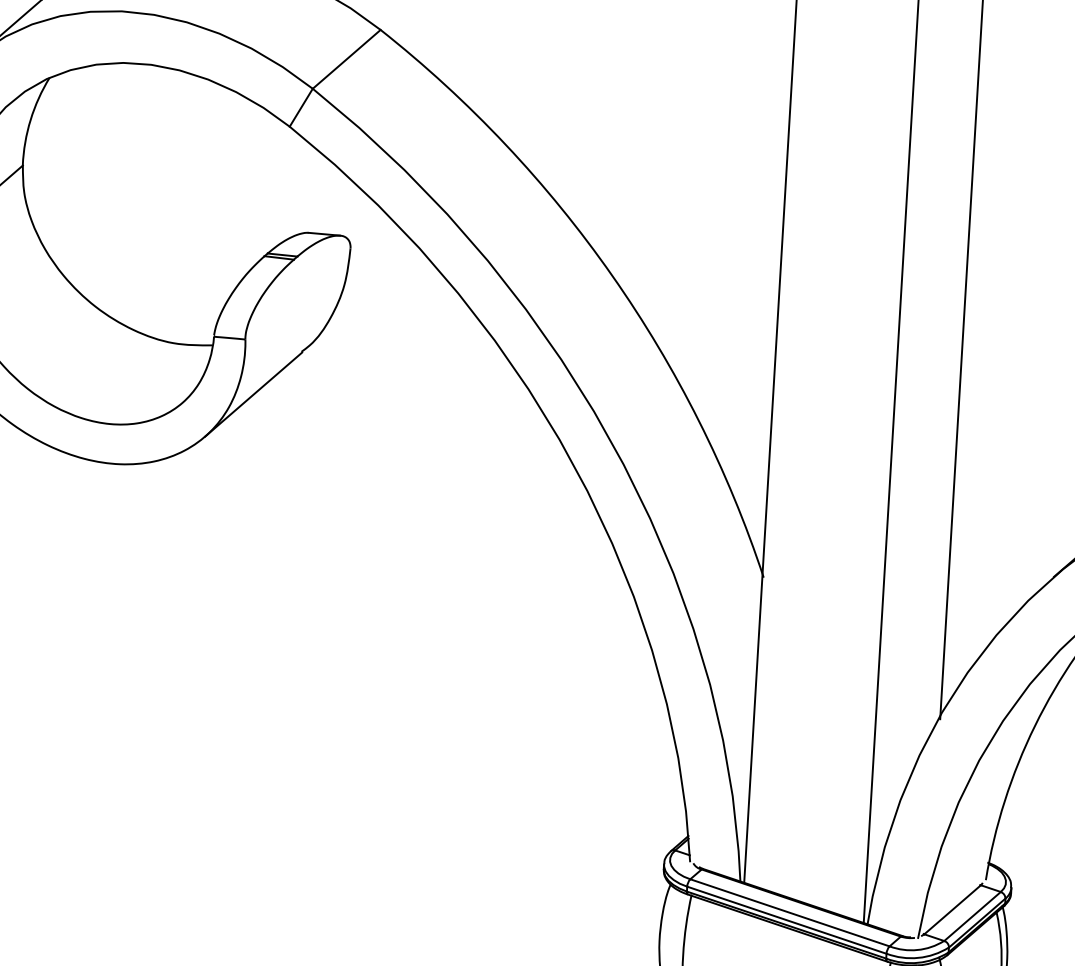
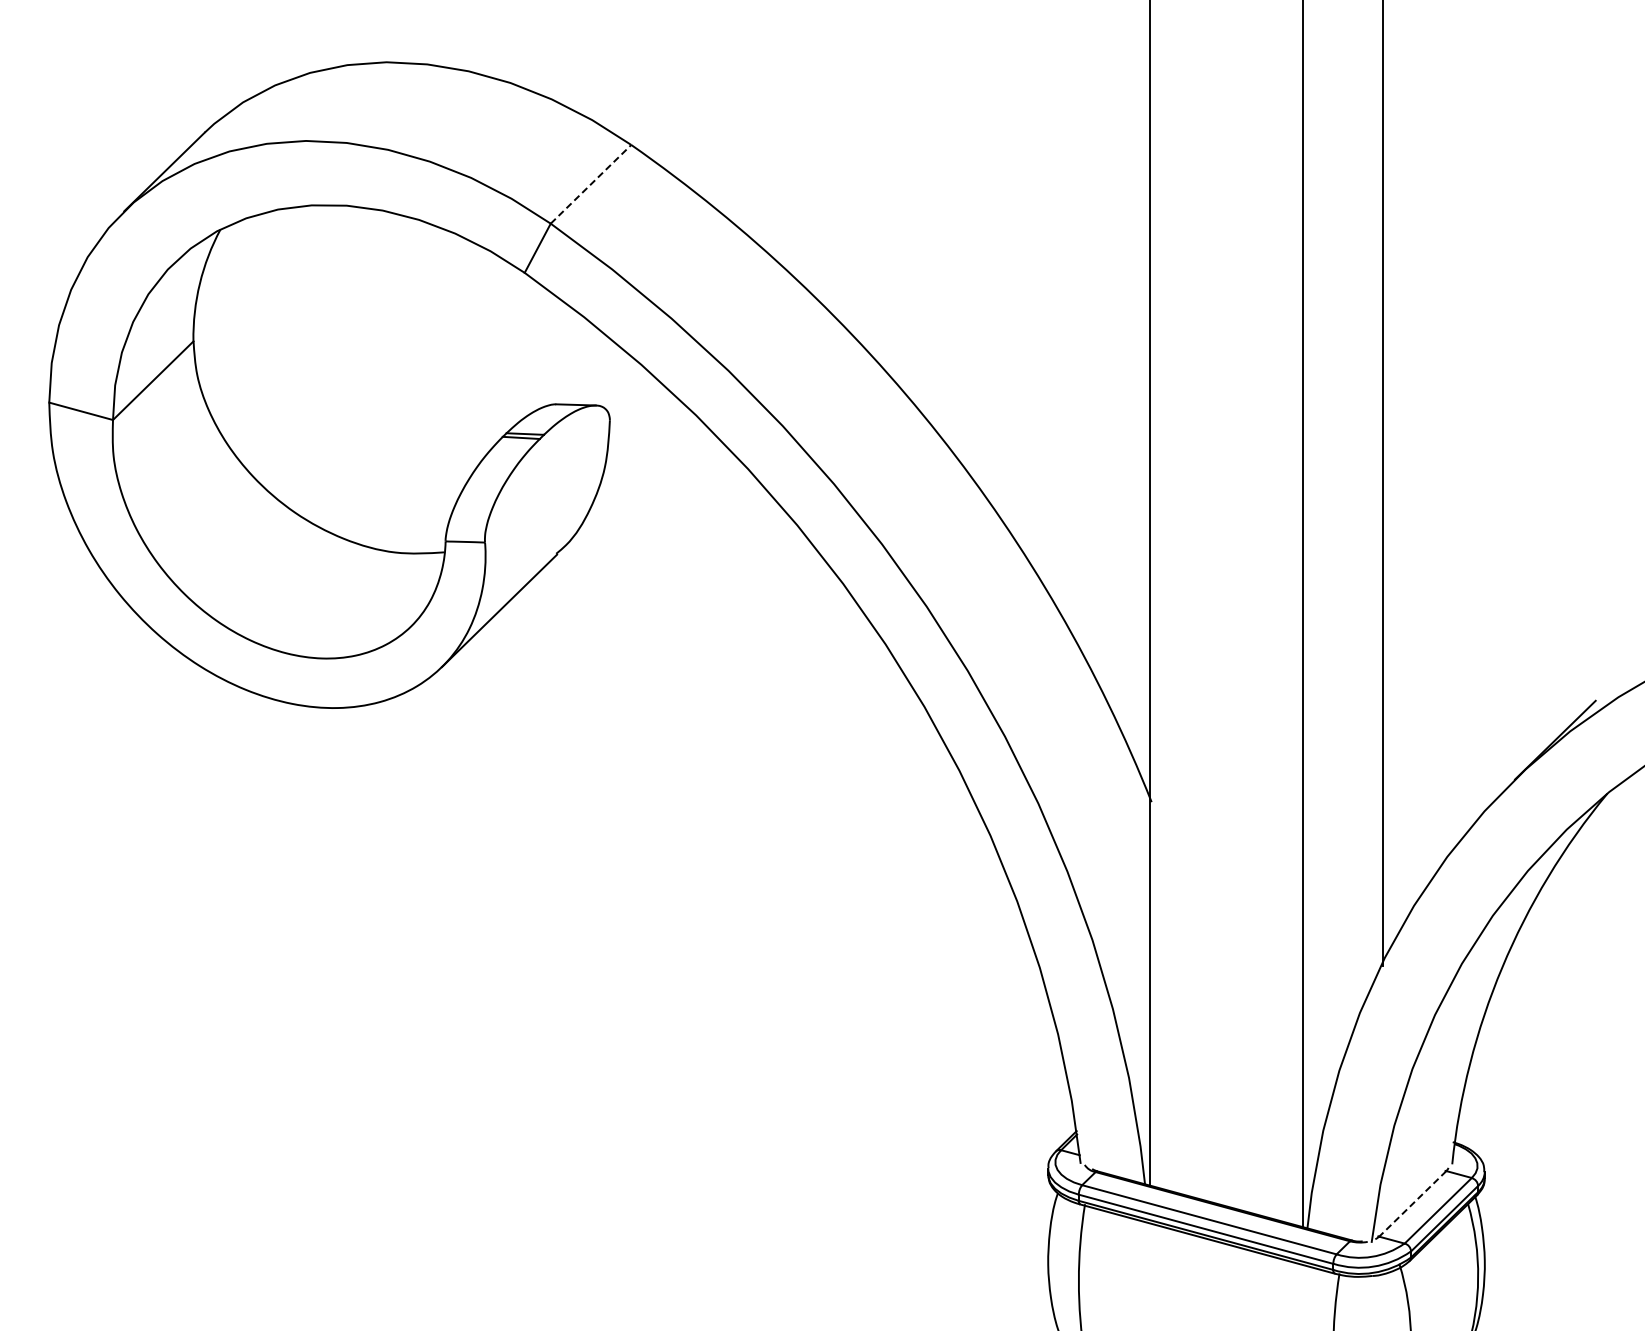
line: (347, 58) -> (591, 183), solid -> dashed
line: (952, 909) -> (1412, 1203), solid -> dashed

